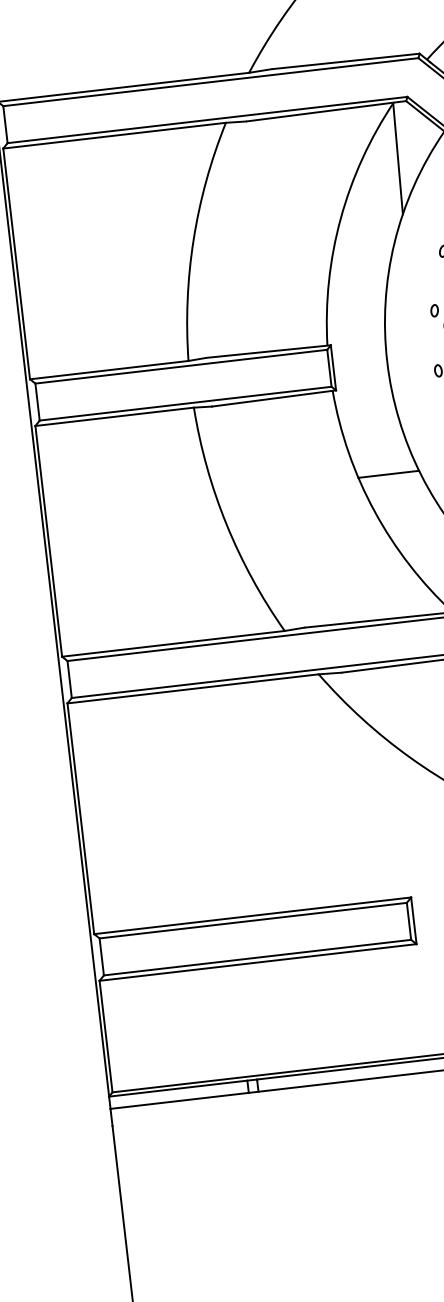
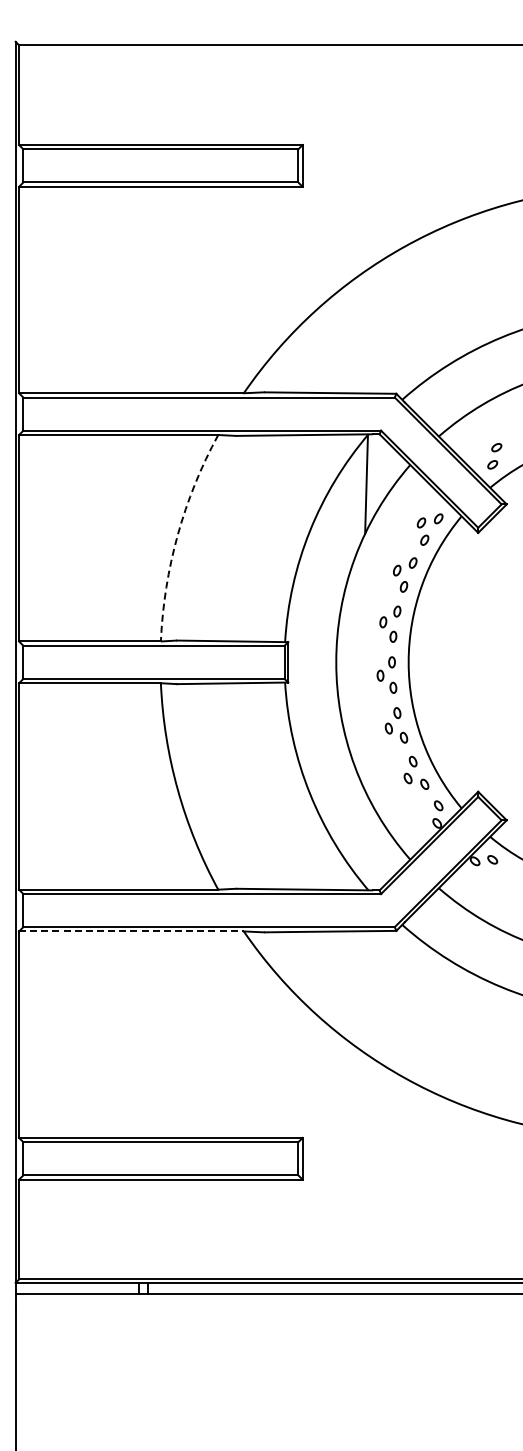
arc: (193, 239) -> (177, 534), solid -> dashed
line: (388, 474) -> (325, 762), removed
line: (193, 688) -> (131, 931), solid -> dashed

